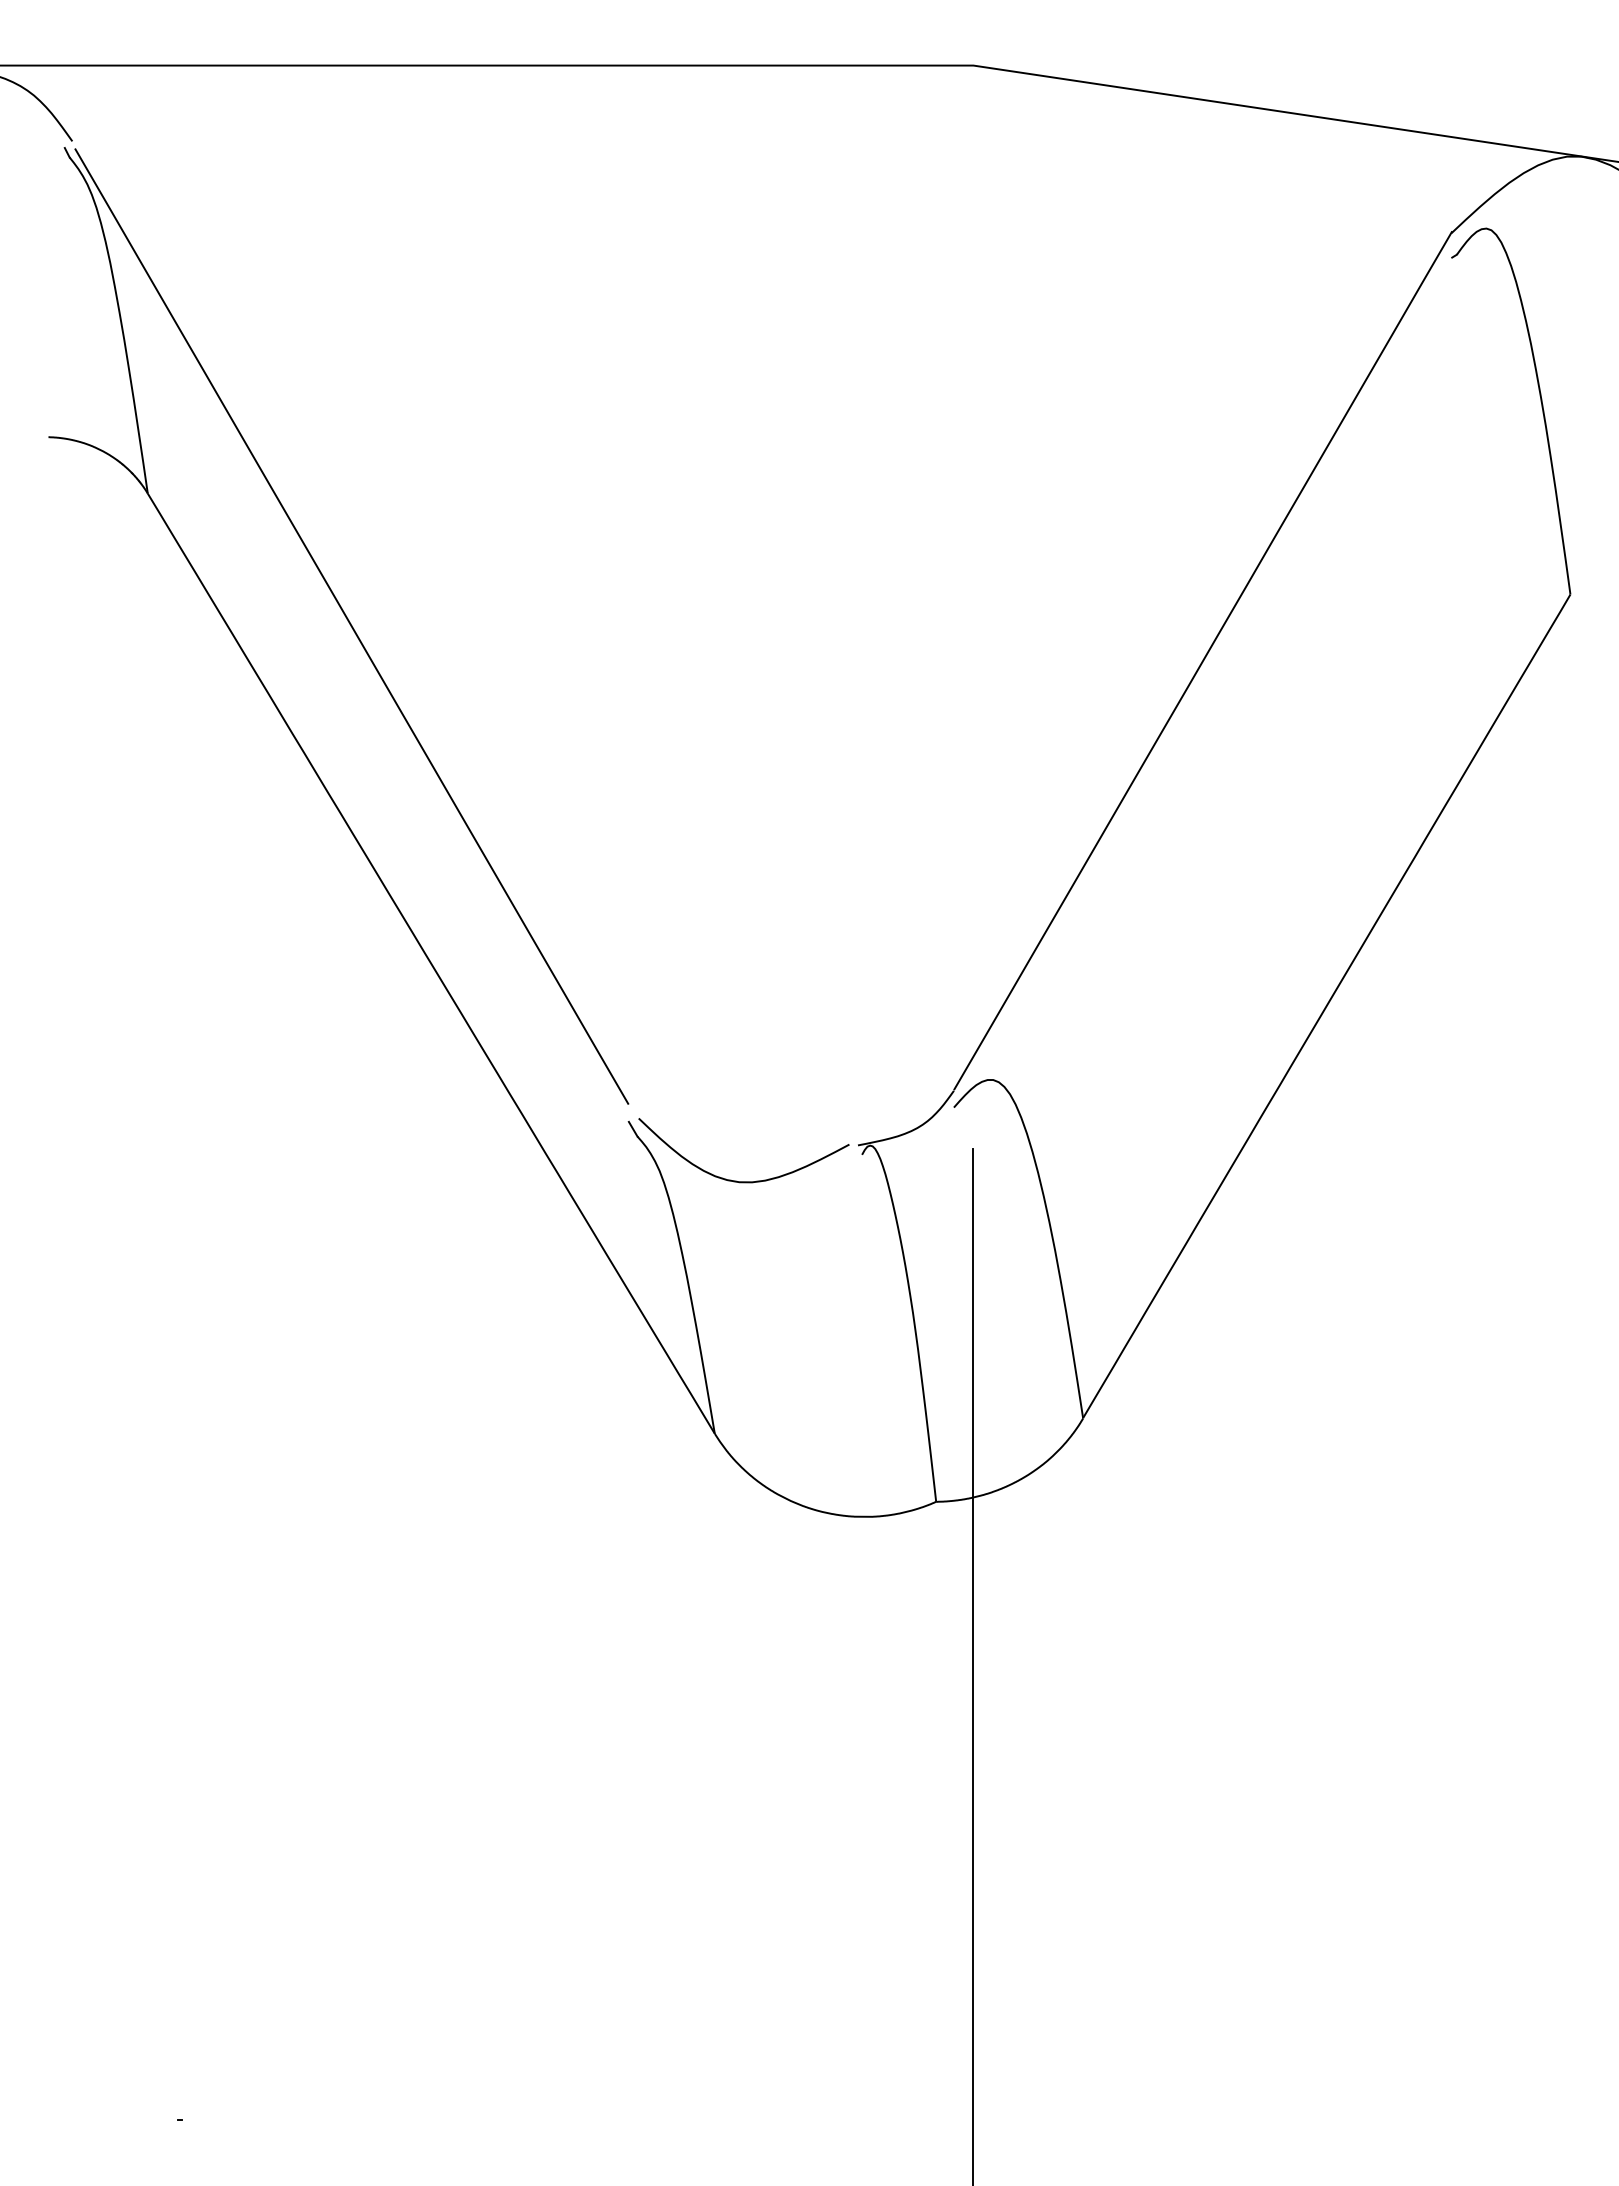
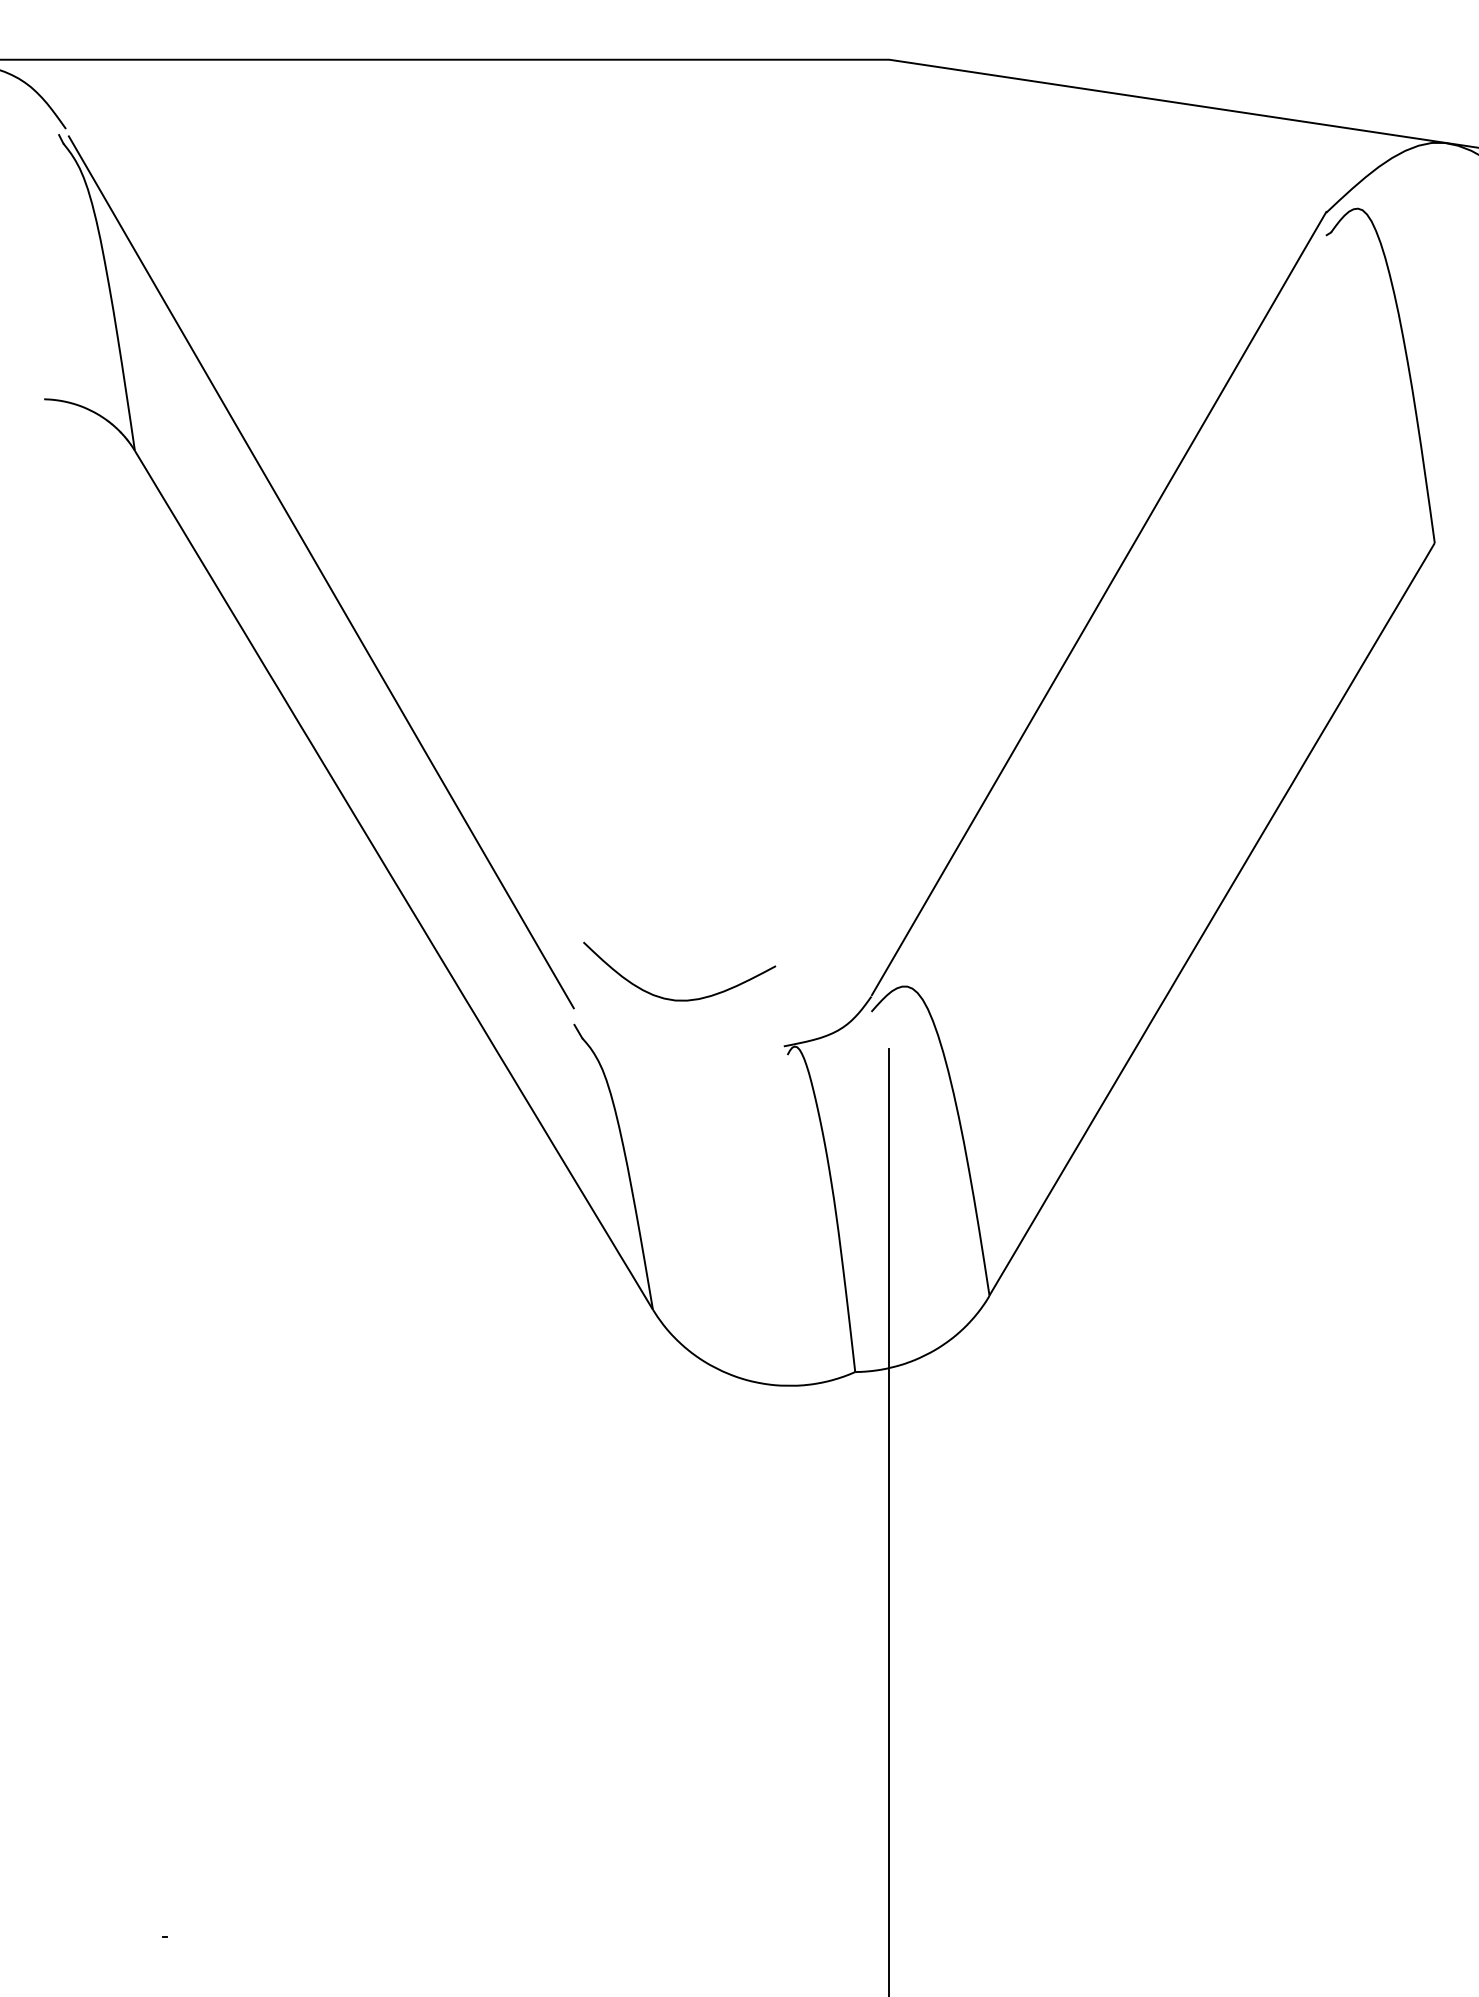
curve: (736, 1180) -> (672, 998), moved

